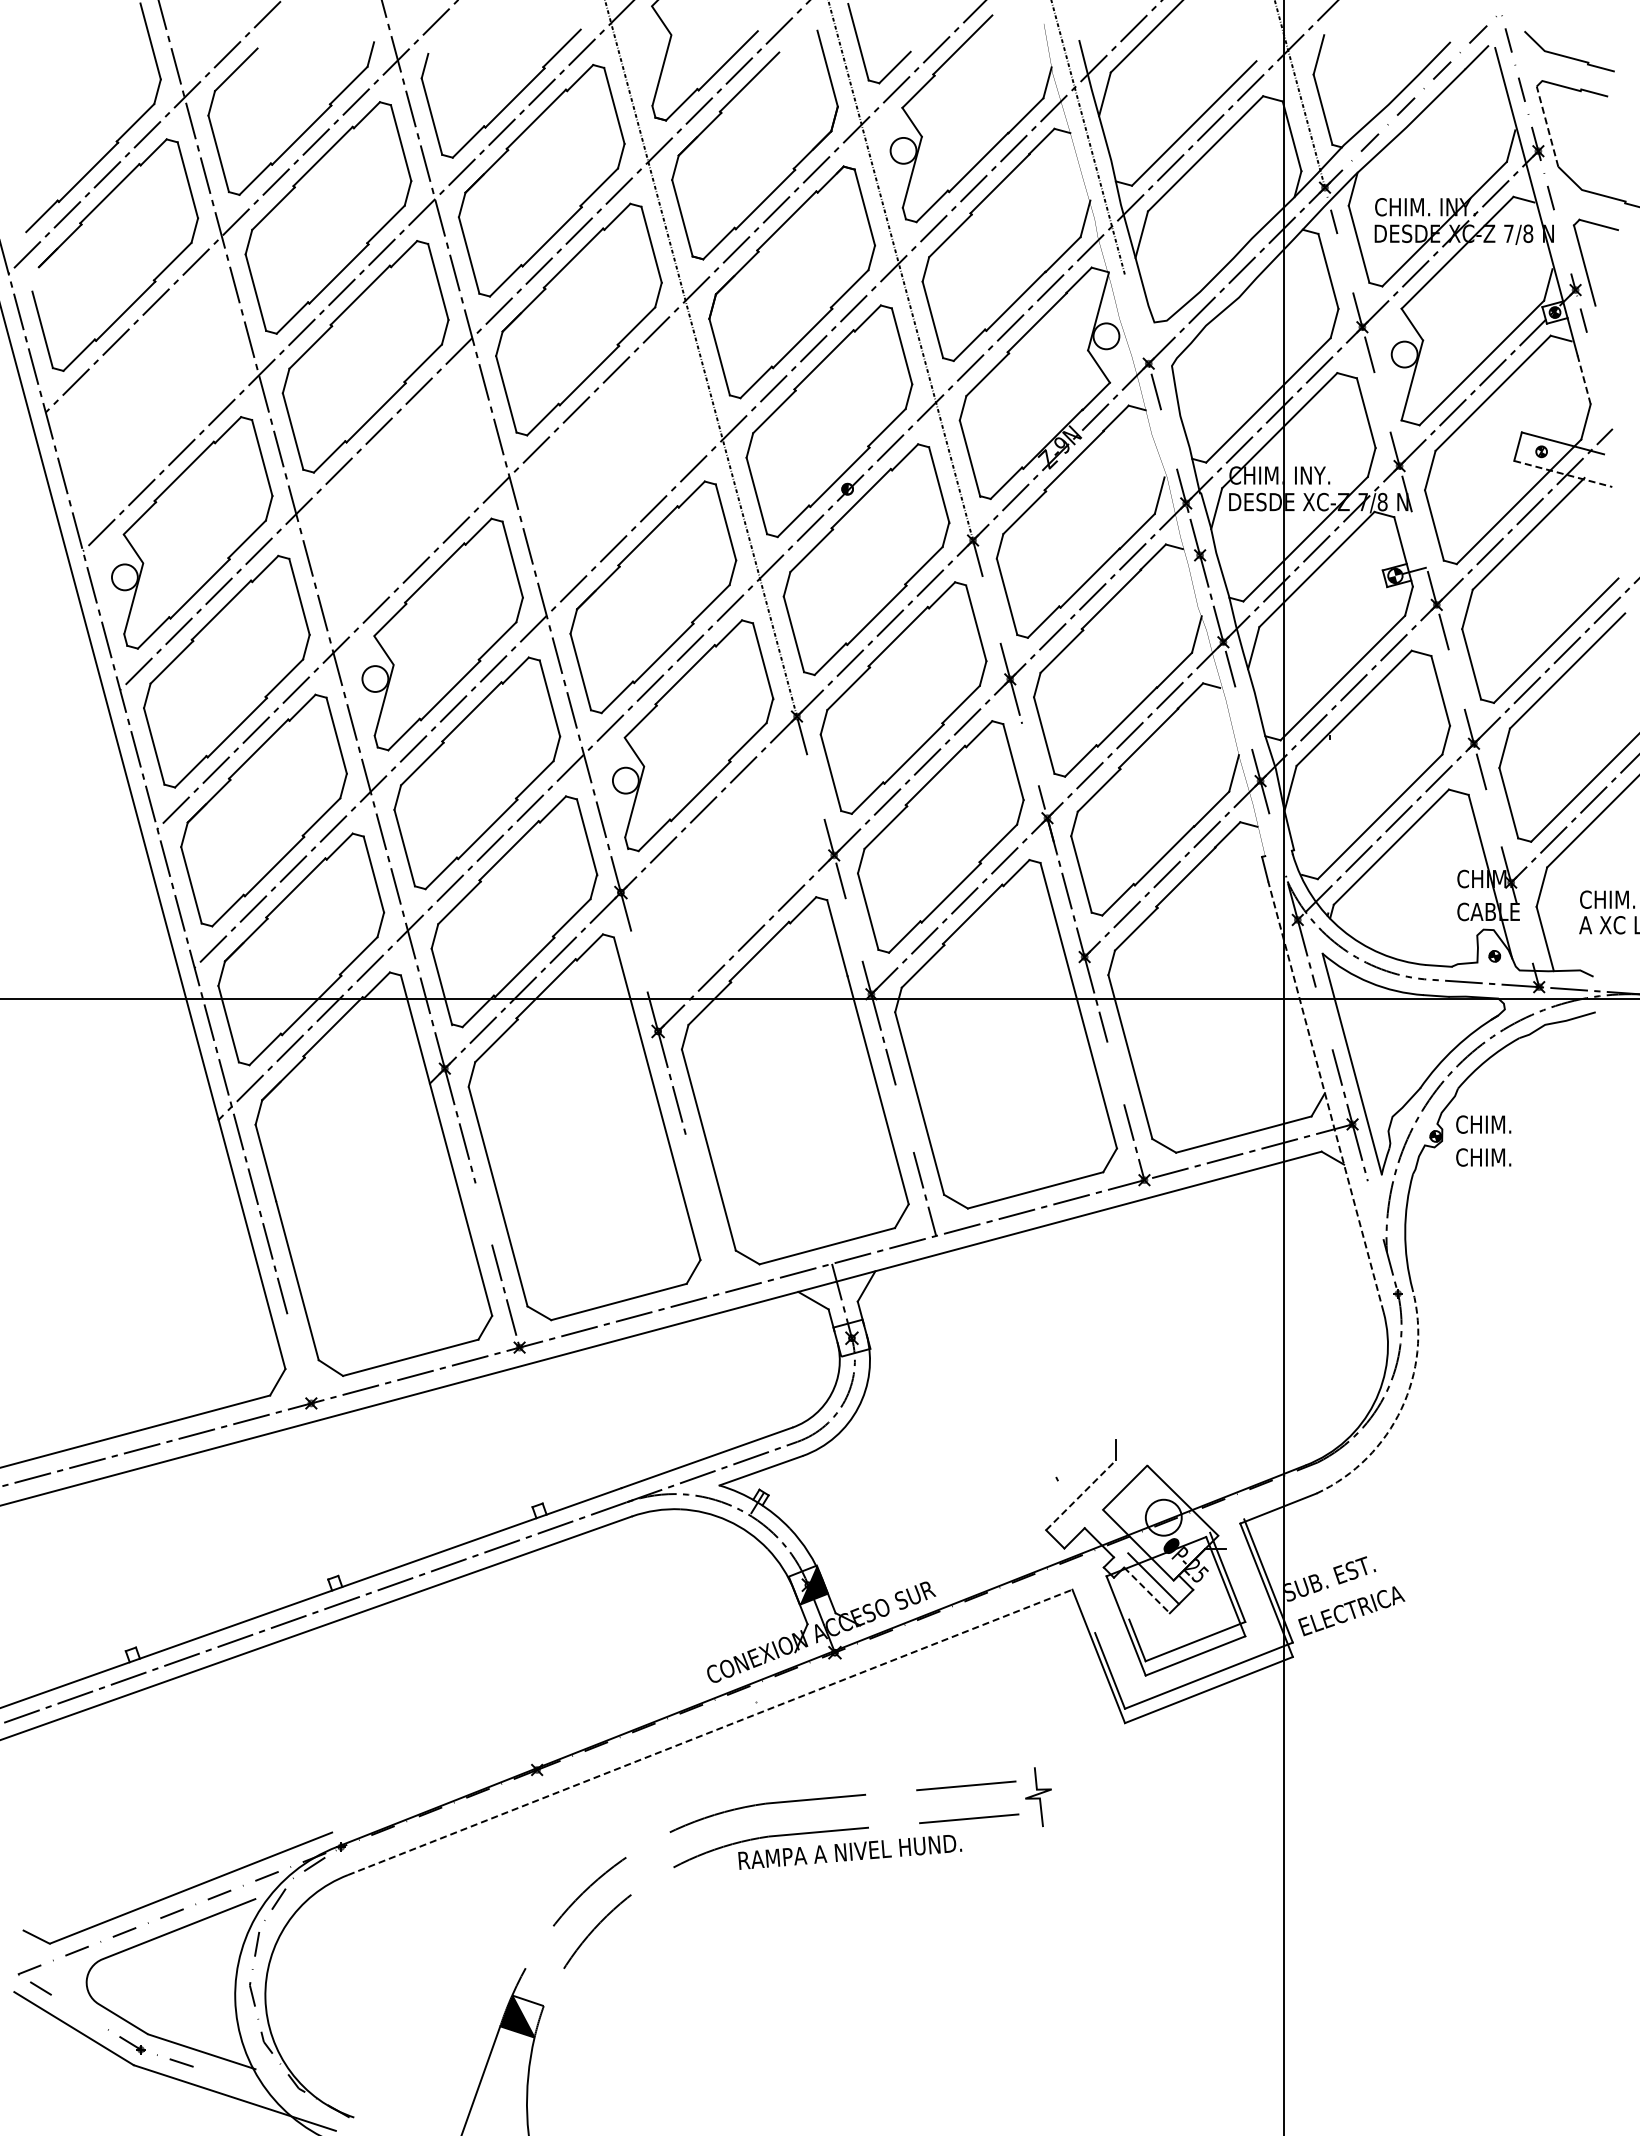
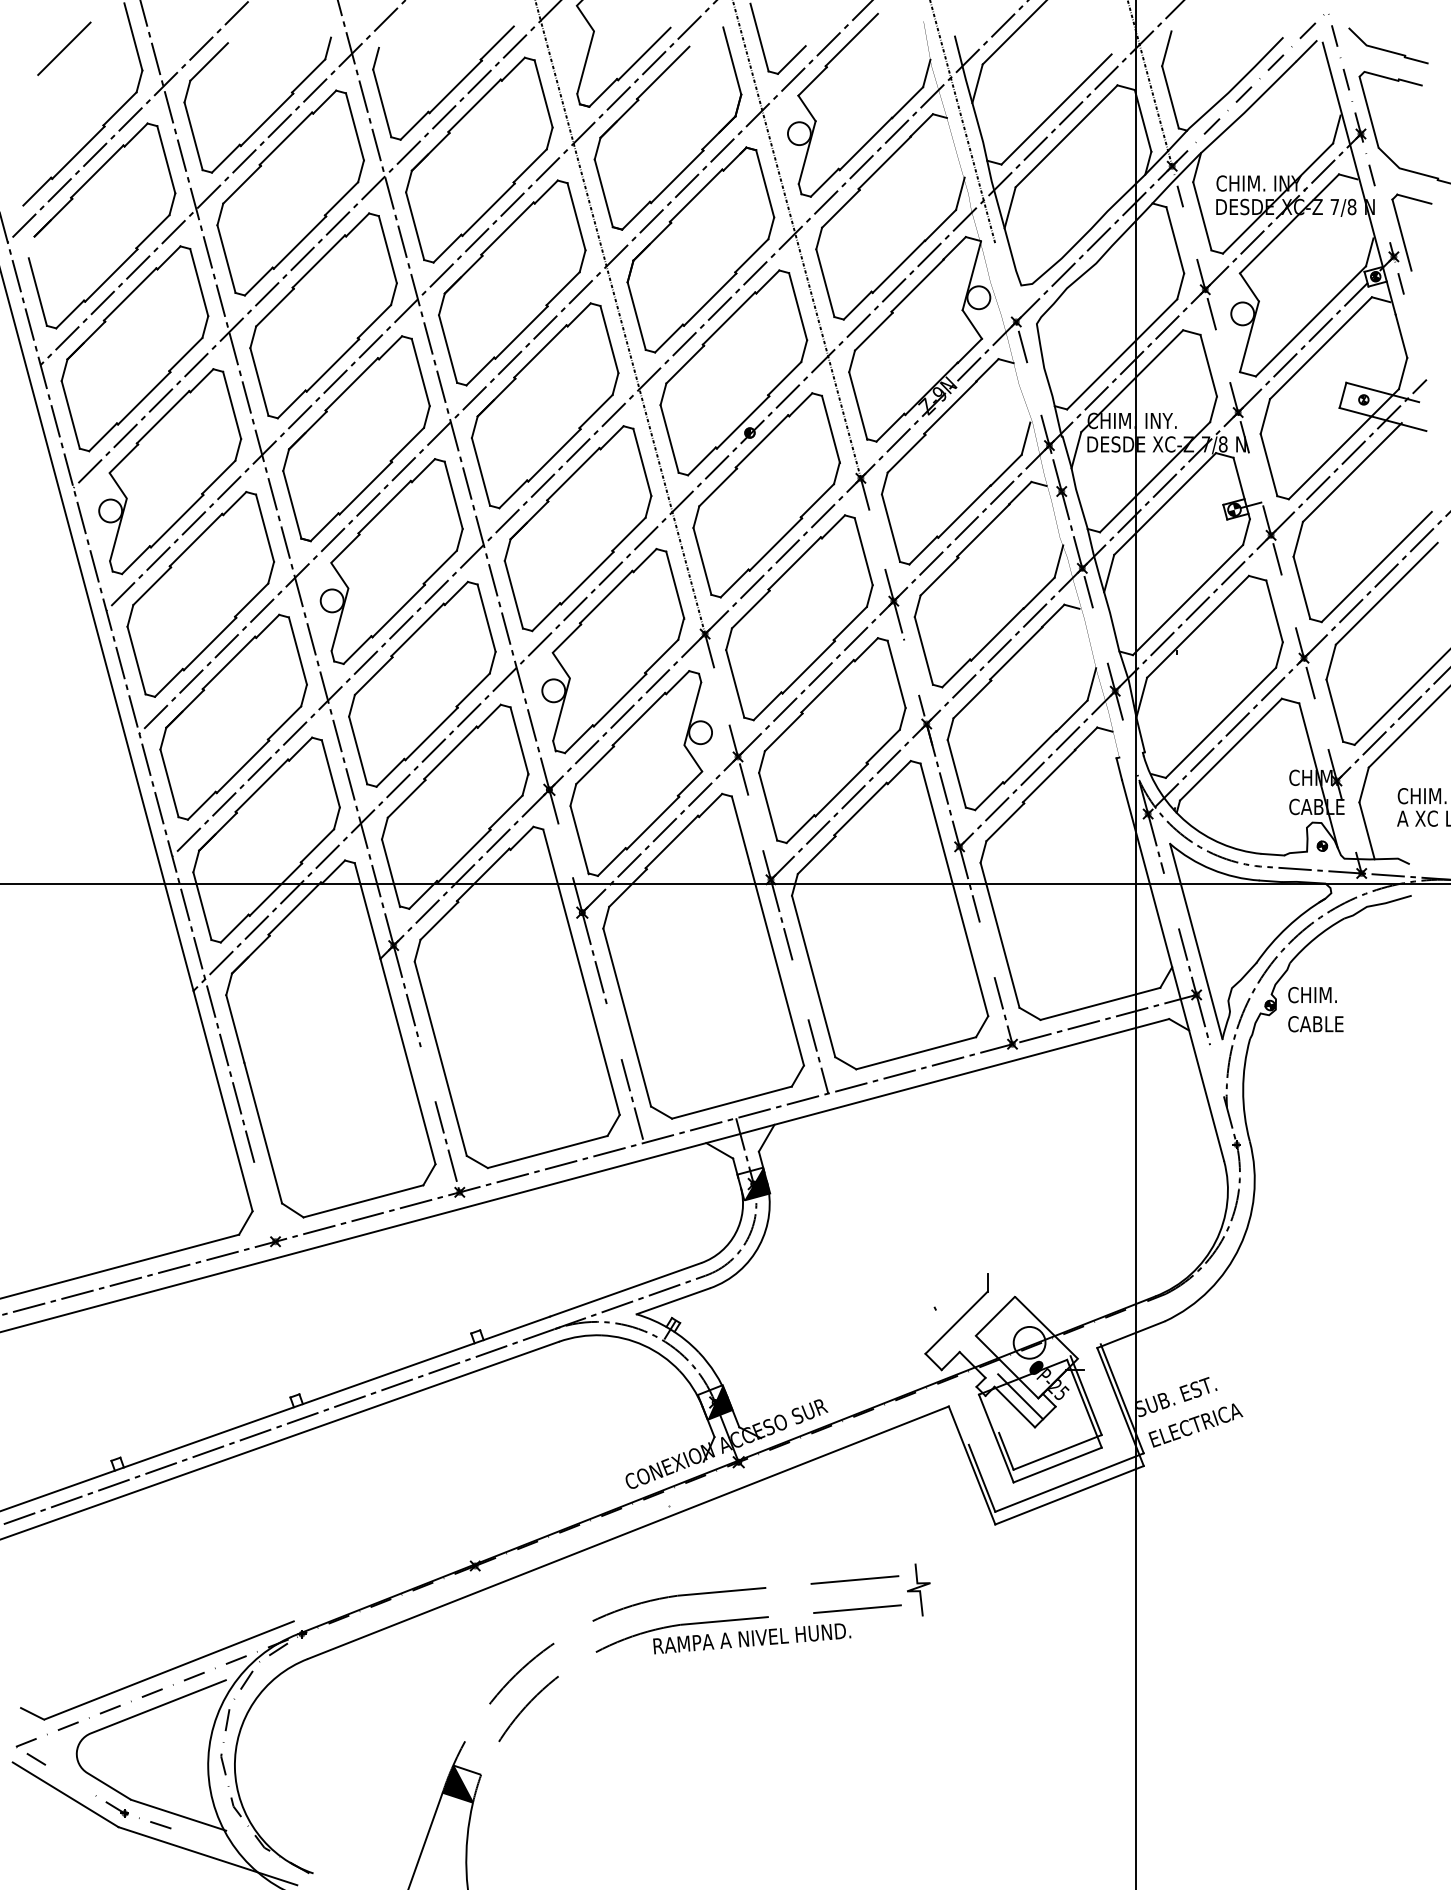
line: (72, 54) -> (64, 48), added
line: (1547, 126) -> (1369, 112), dashed -> solid
line: (1584, 379) -> (1401, 335), dashed -> solid
part: (152, 393) -> (135, 348), added
part: (615, 458) -> (544, 405), added
line: (1563, 473) -> (1383, 419), dashed -> solid
part: (402, 495) -> (356, 438), added
part: (724, 873) -> (641, 772), added
line: (1325, 1096) -> (1172, 970), dashed -> solid
text: (1493, 1157) -> (1321, 1024), CHIM. -> CABLE
line: (714, 1243) -> (632, 1100), added
fill: (855, 1337) -> (756, 1183), added
arc: (1401, 1409) -> (1239, 1247), dashed -> solid
line: (1081, 1495) -> (956, 1323), dashed -> solid
line: (1147, 1590) -> (1015, 1407), dashed -> solid
line: (710, 1732) -> (628, 1532), dashed -> solid

